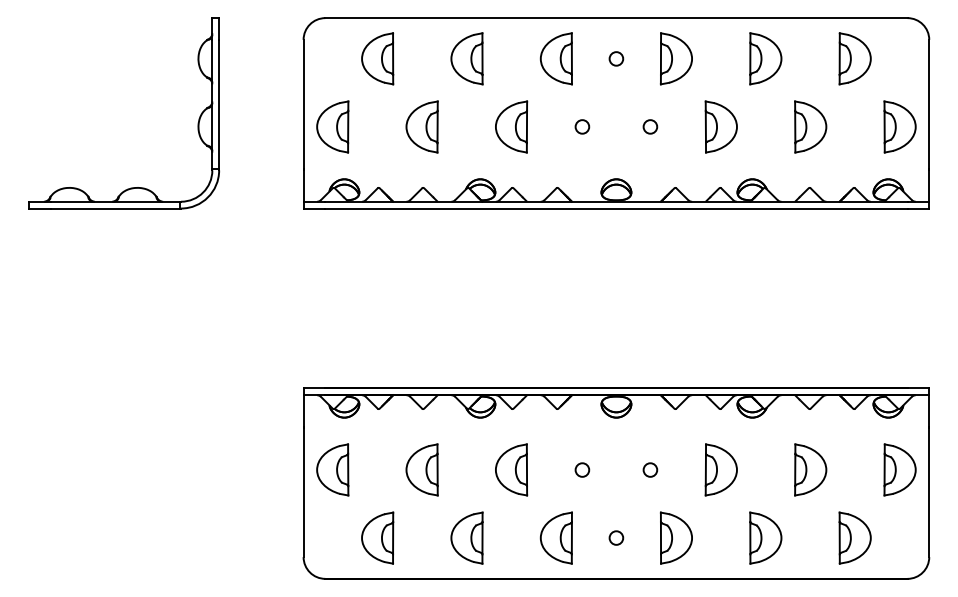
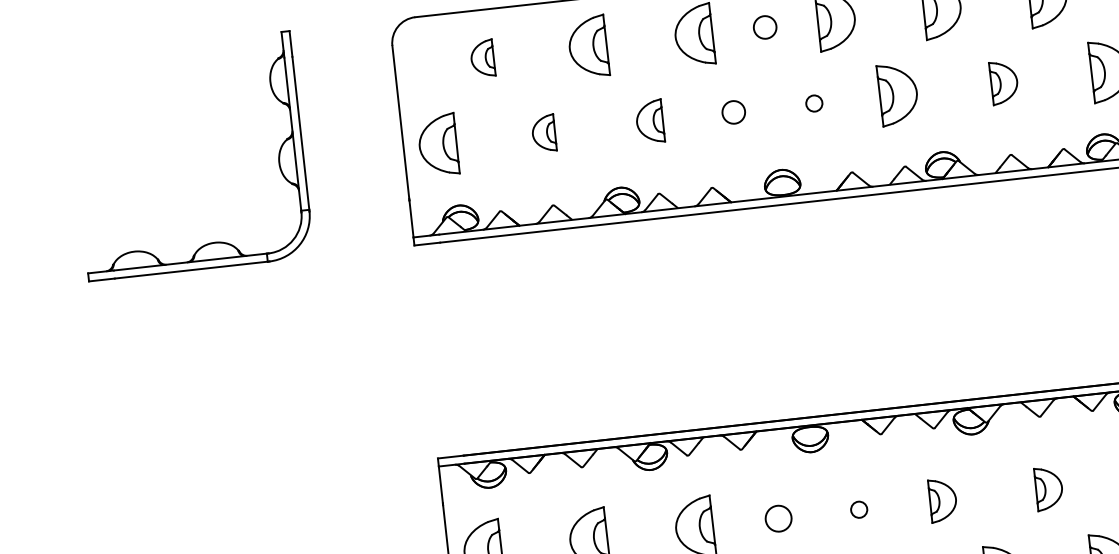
part: (377, 58) -> (482, 58), size x0.6
circle: (616, 58) -> (765, 26), size x1.4
part: (421, 126) -> (543, 132), size x0.6
part: (511, 126) -> (649, 121), size x0.7
circle: (582, 126) -> (733, 111), size x1.4
part: (810, 126) -> (1003, 82), size x0.7
circle: (582, 469) -> (778, 517), size x1.6
part: (720, 469) -> (942, 499), size x0.7
part: (810, 469) -> (1048, 488), size x0.7

